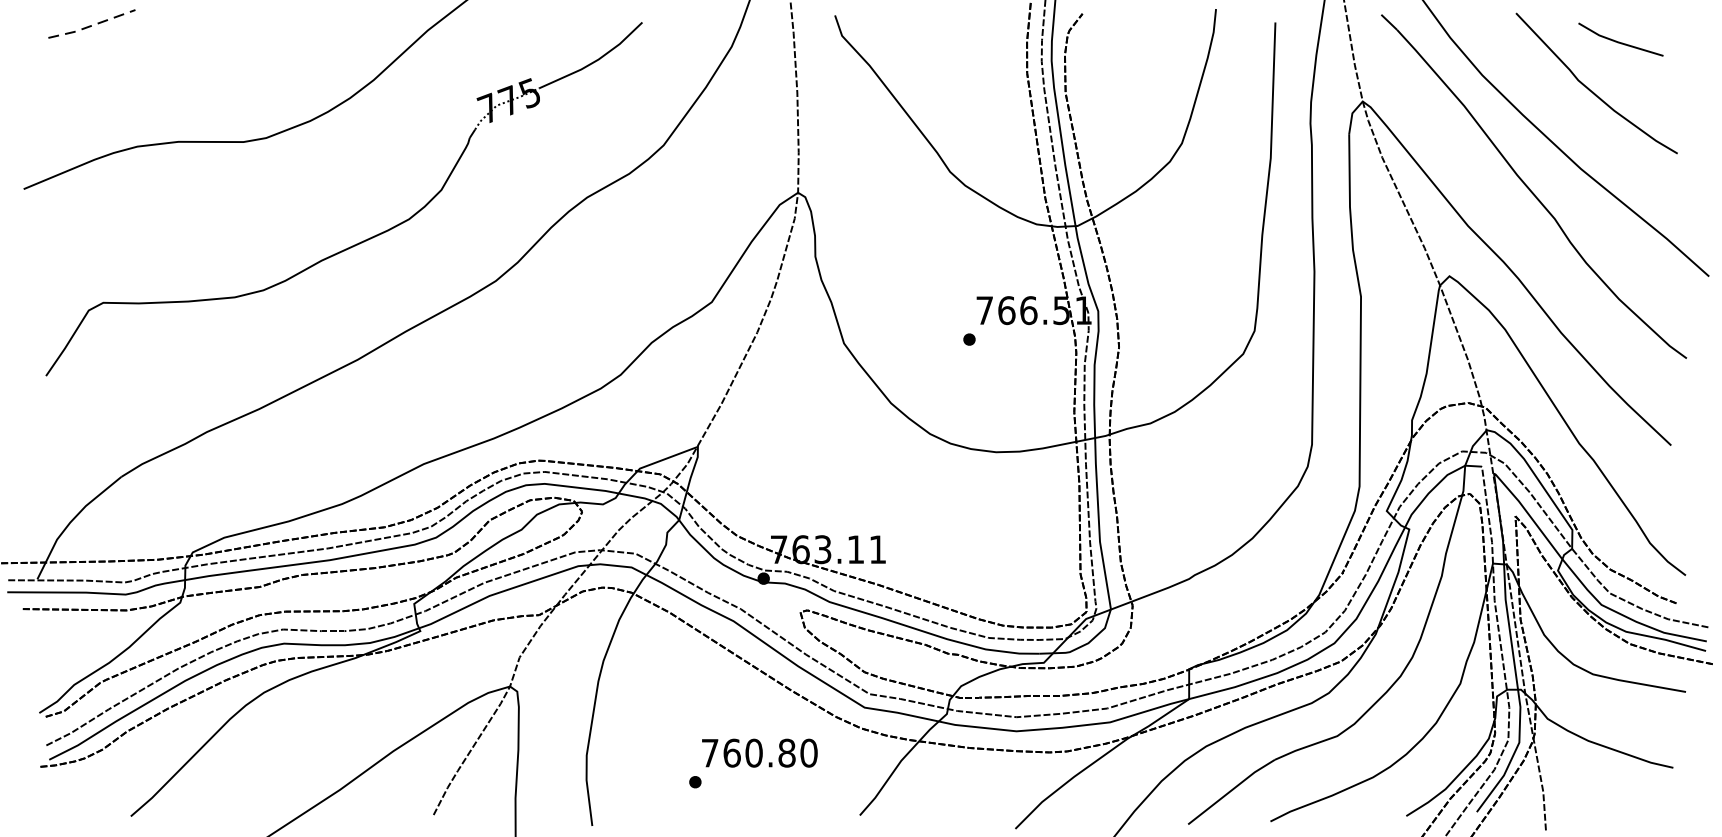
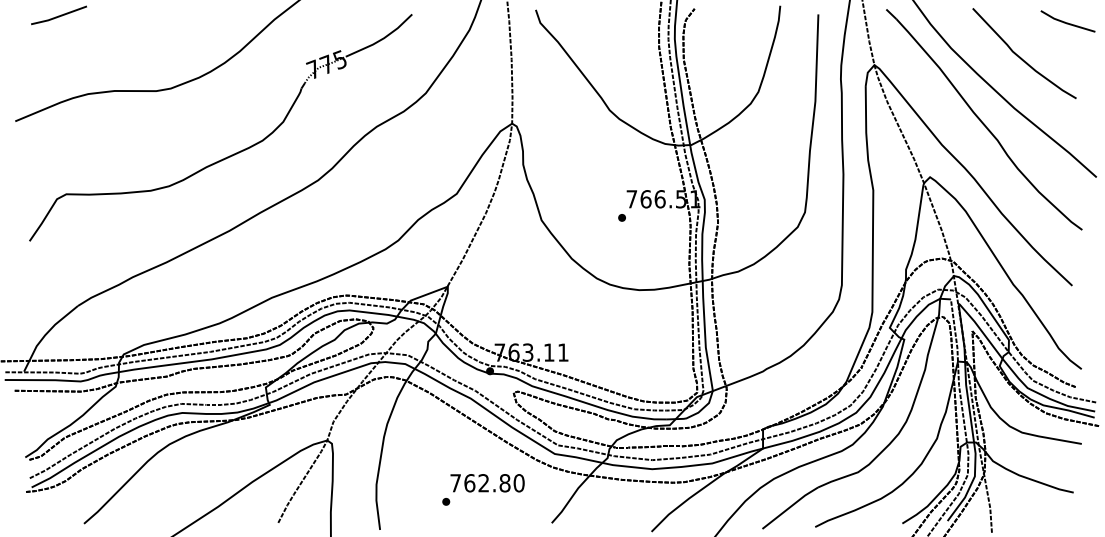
line: (92, 25) -> (59, 16), dashed -> solid
line: (1620, 41) -> (1067, 22), moved
text: (753, 753) -> (483, 483), 760.80 -> 762.80

